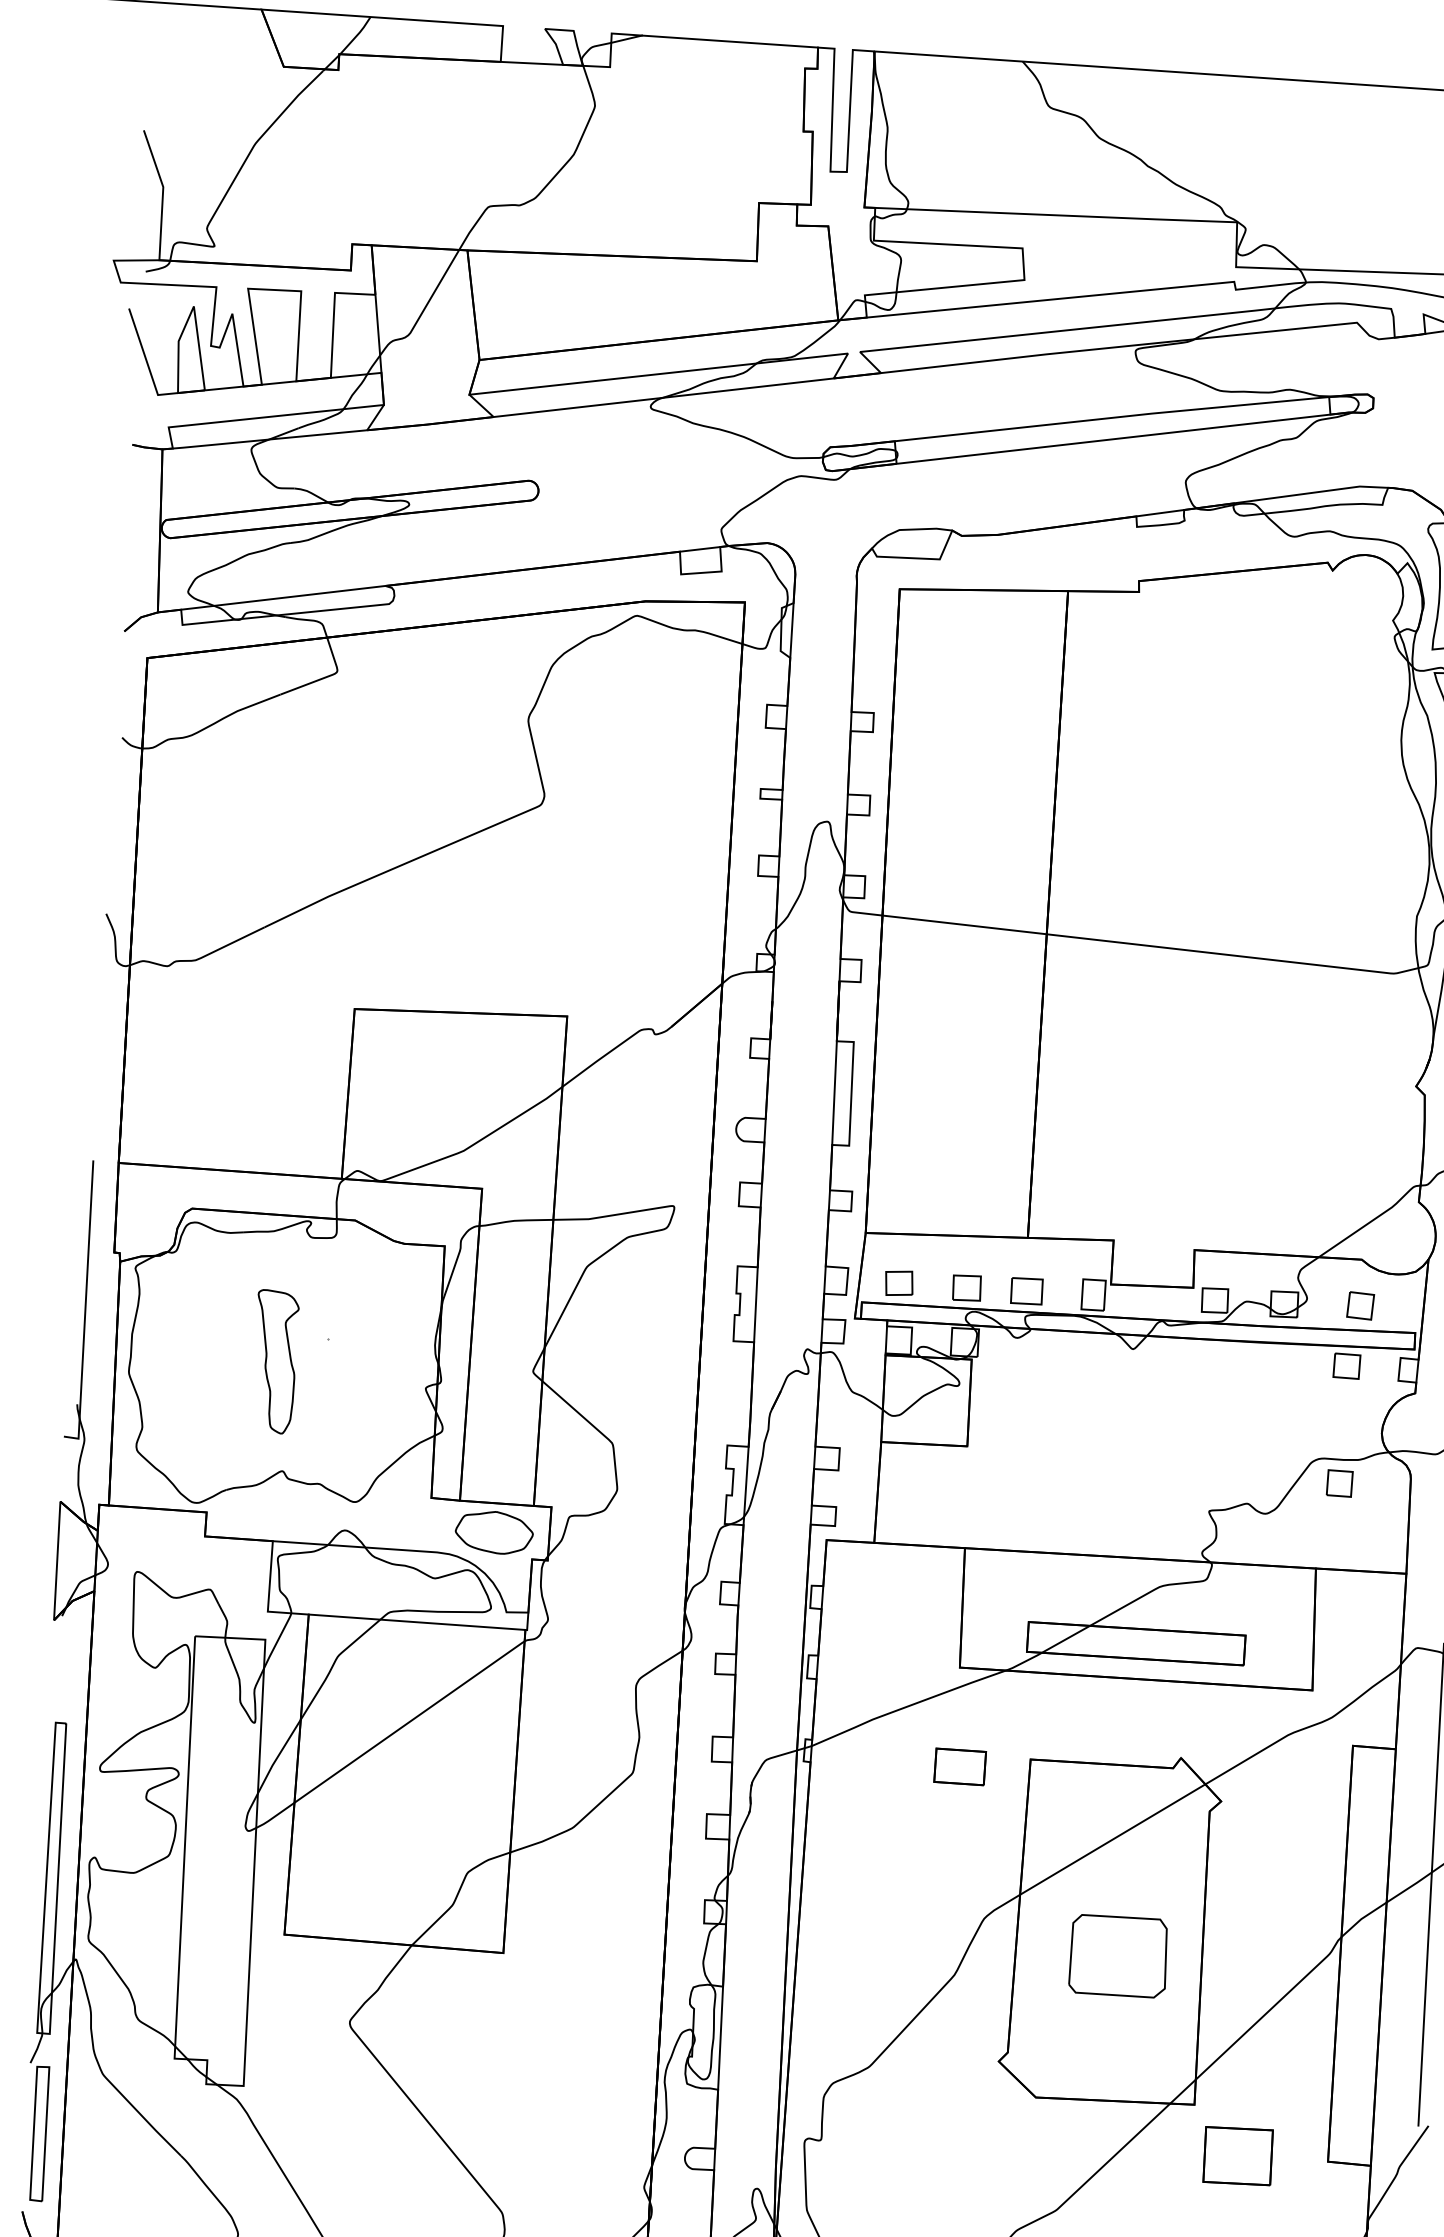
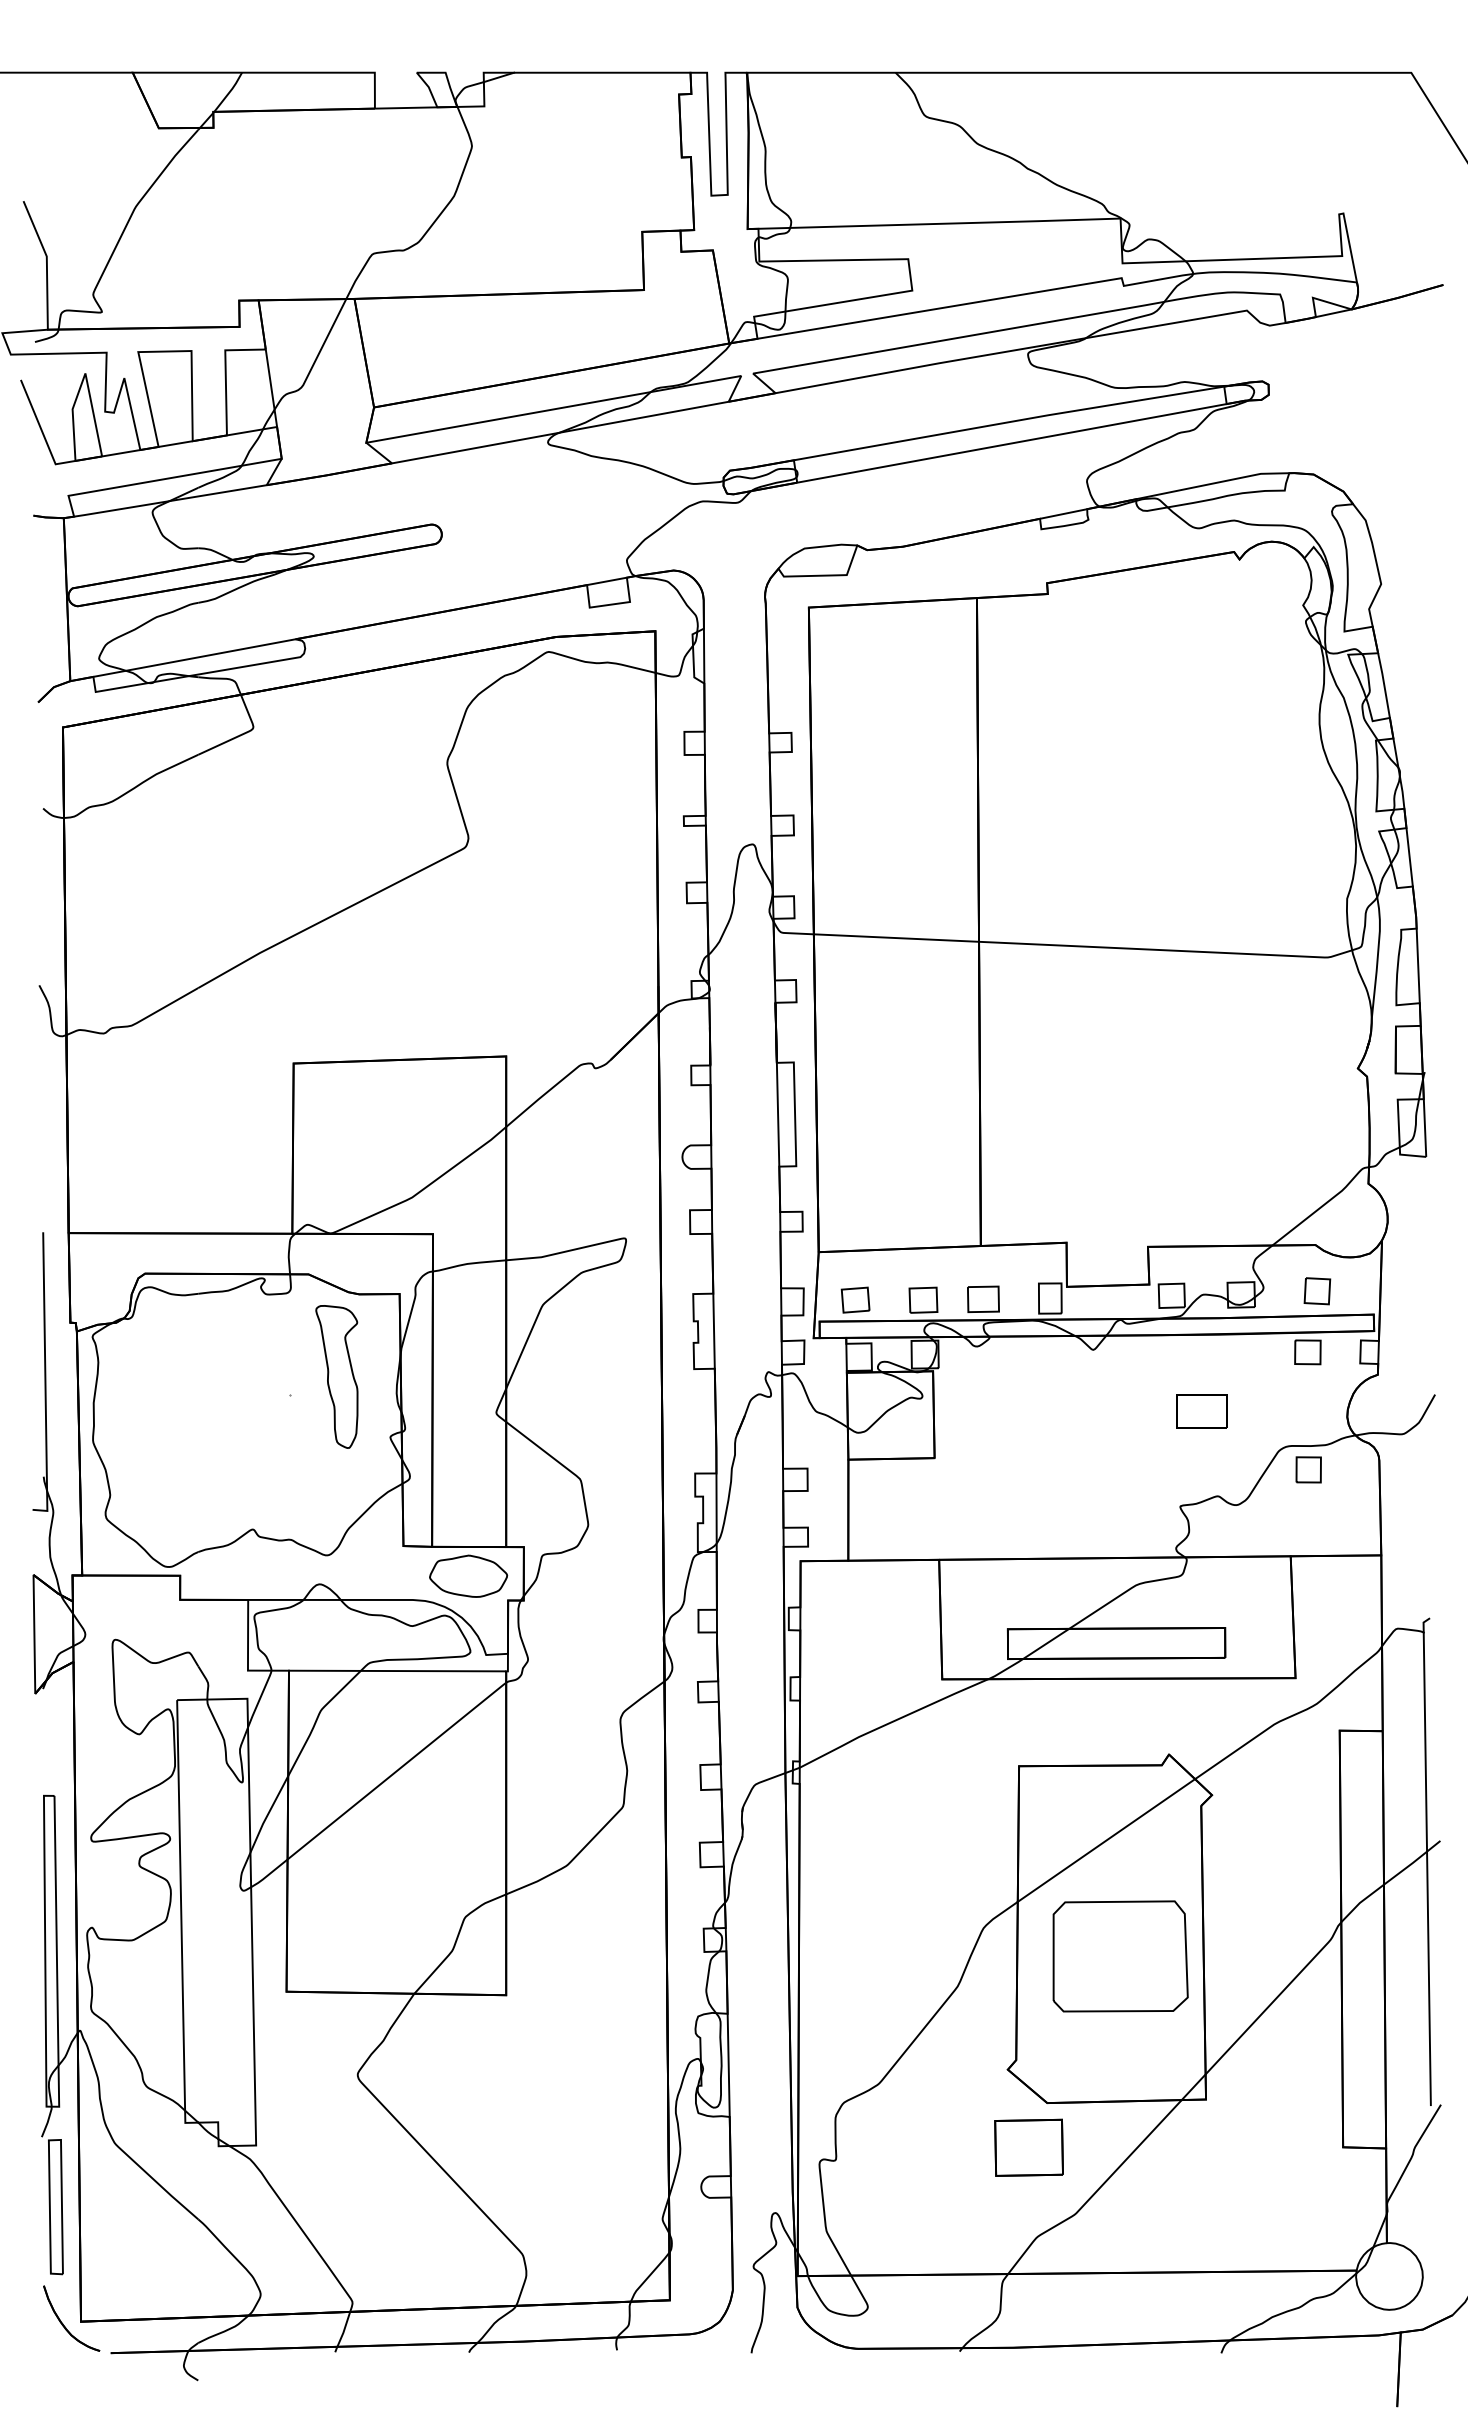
part: (274, 1361) -> (336, 1376), moved
part: (959, 1766) -> (1201, 1411), moved
part: (1118, 1956) -> (1120, 1956), size x1.4
part: (1237, 2155) -> (1028, 2147), moved

